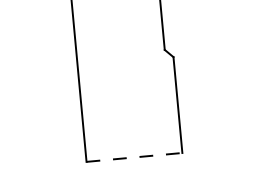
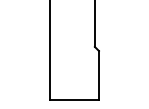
line: (136, 156) -> (75, 99), dashed -> solid

